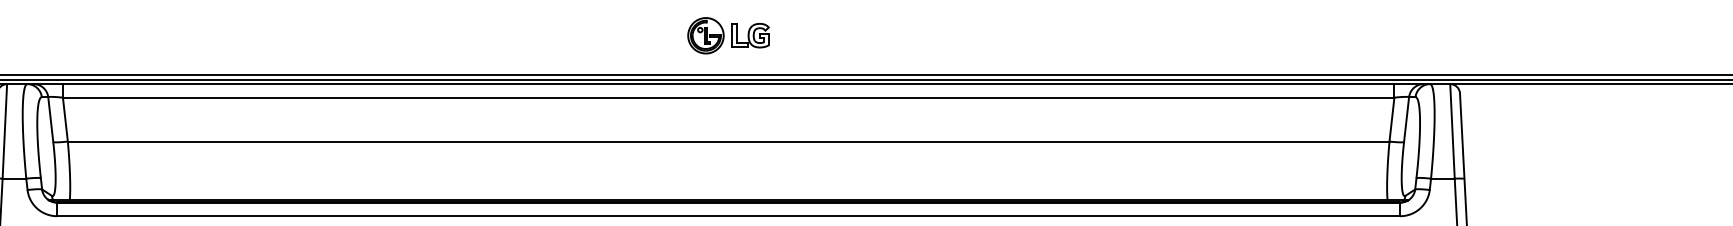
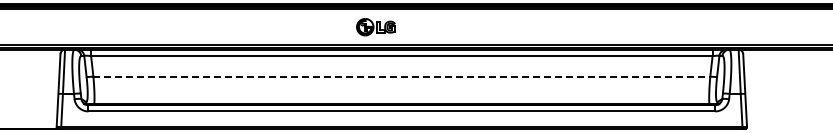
part: (727, 36) -> (375, 27), moved
line: (730, 141) -> (402, 76), solid -> dashed

